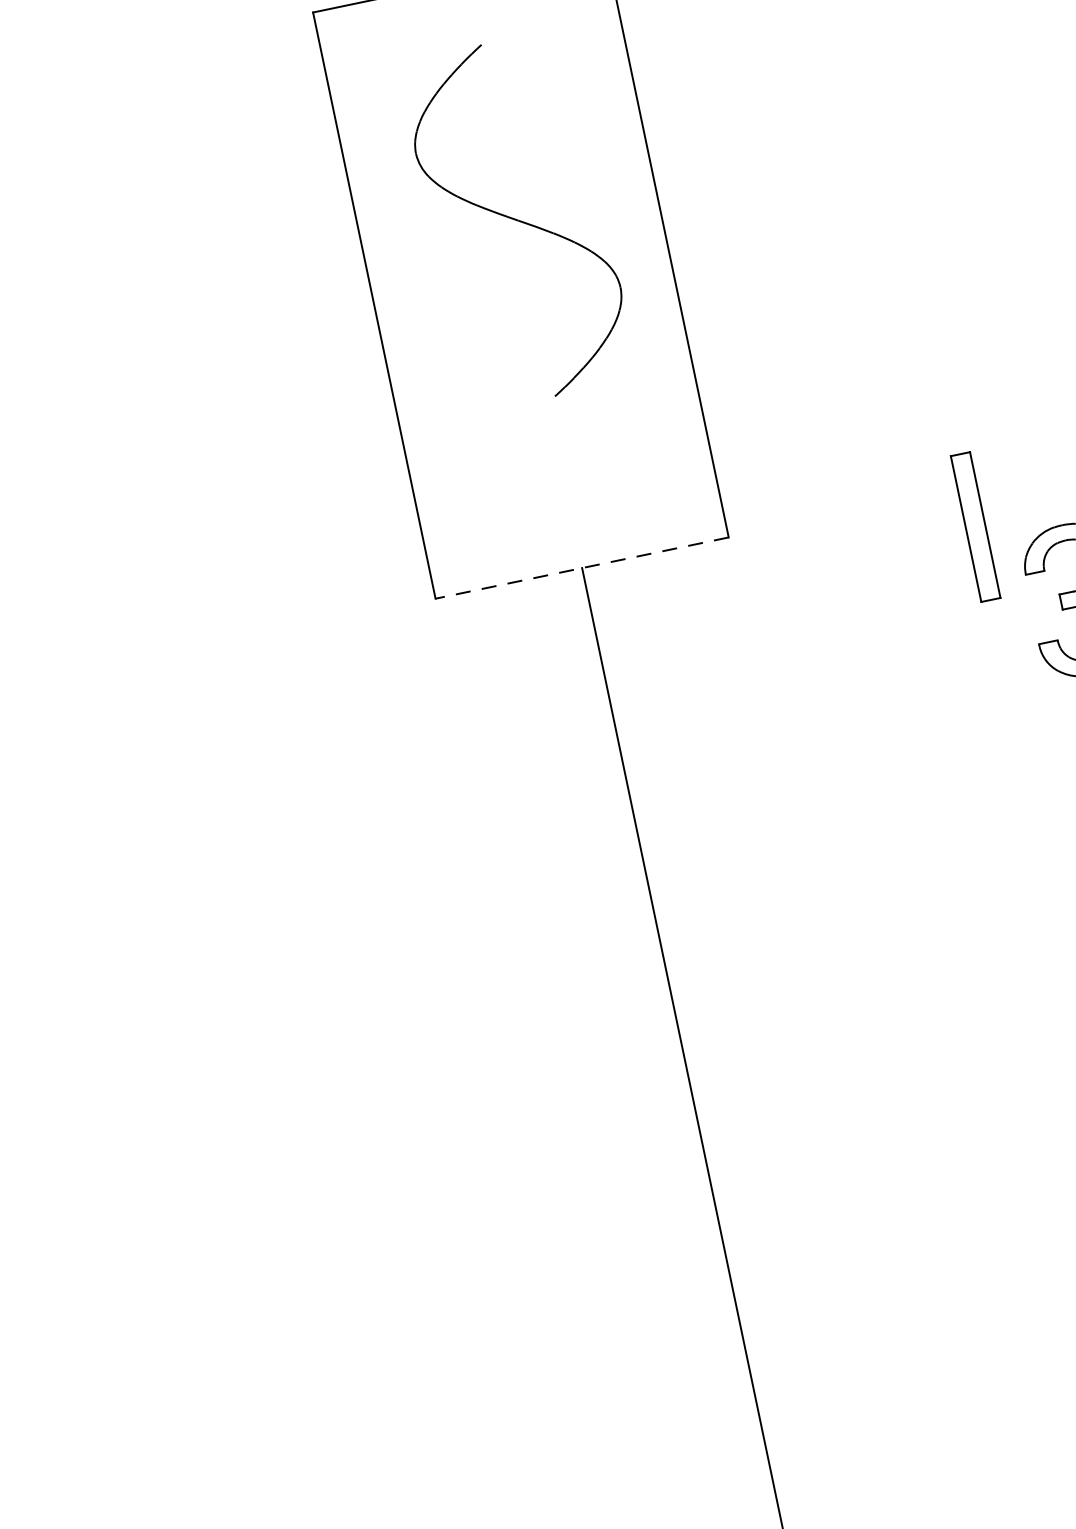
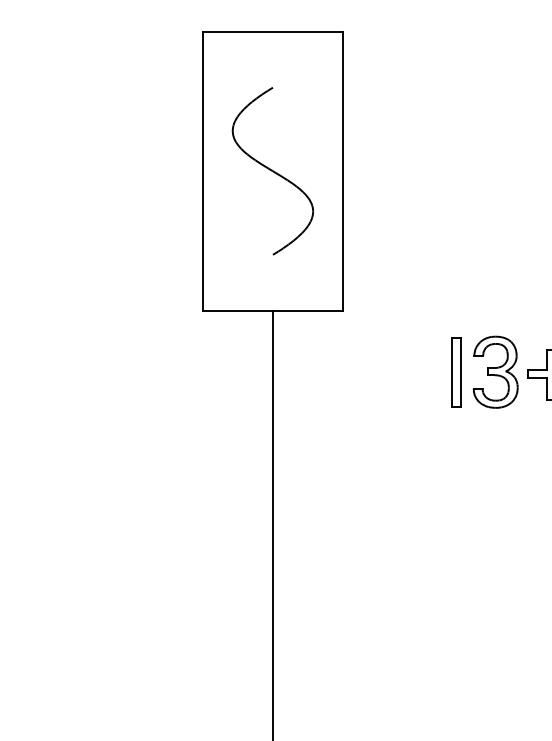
part: (517, 221) -> (272, 171), moved
part: (976, 527) -> (456, 372), moved
line: (581, 568) -> (272, 310), dashed -> solid

